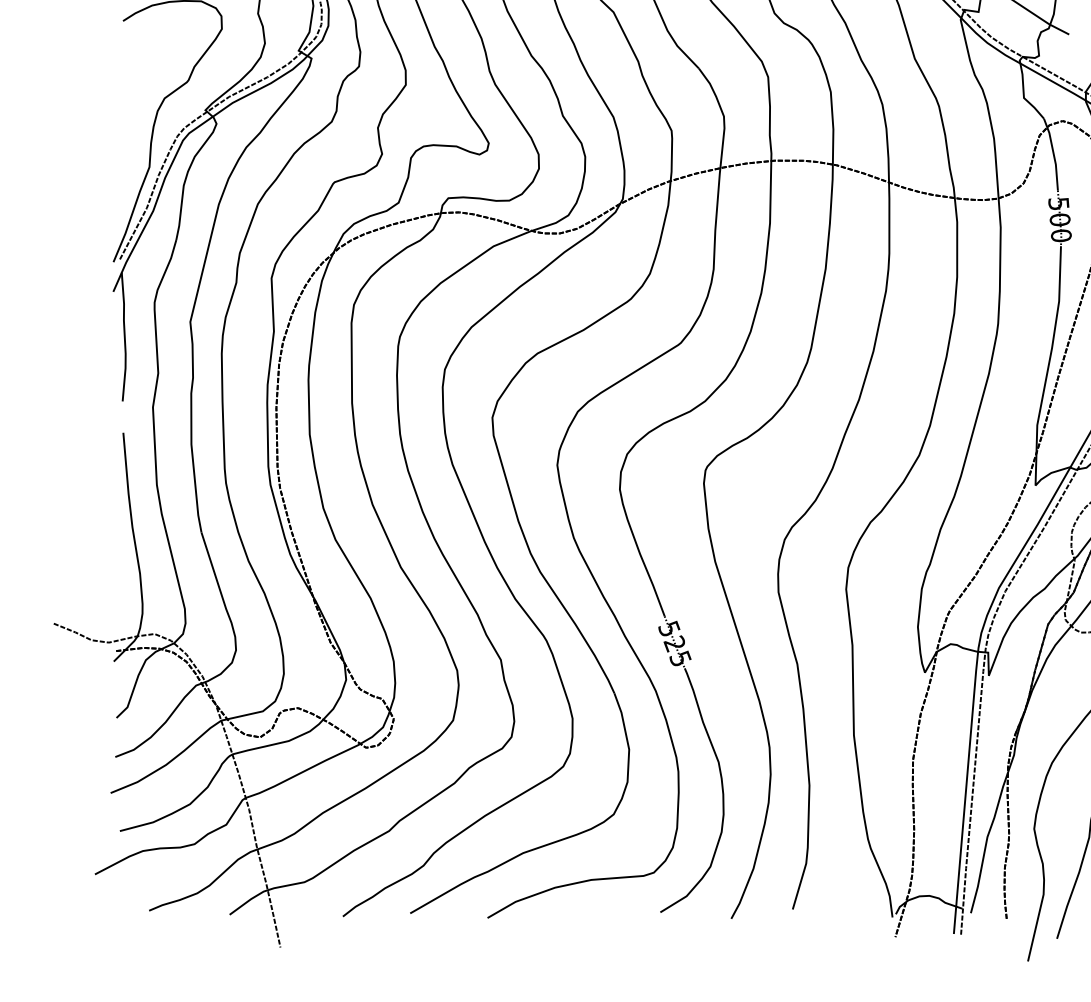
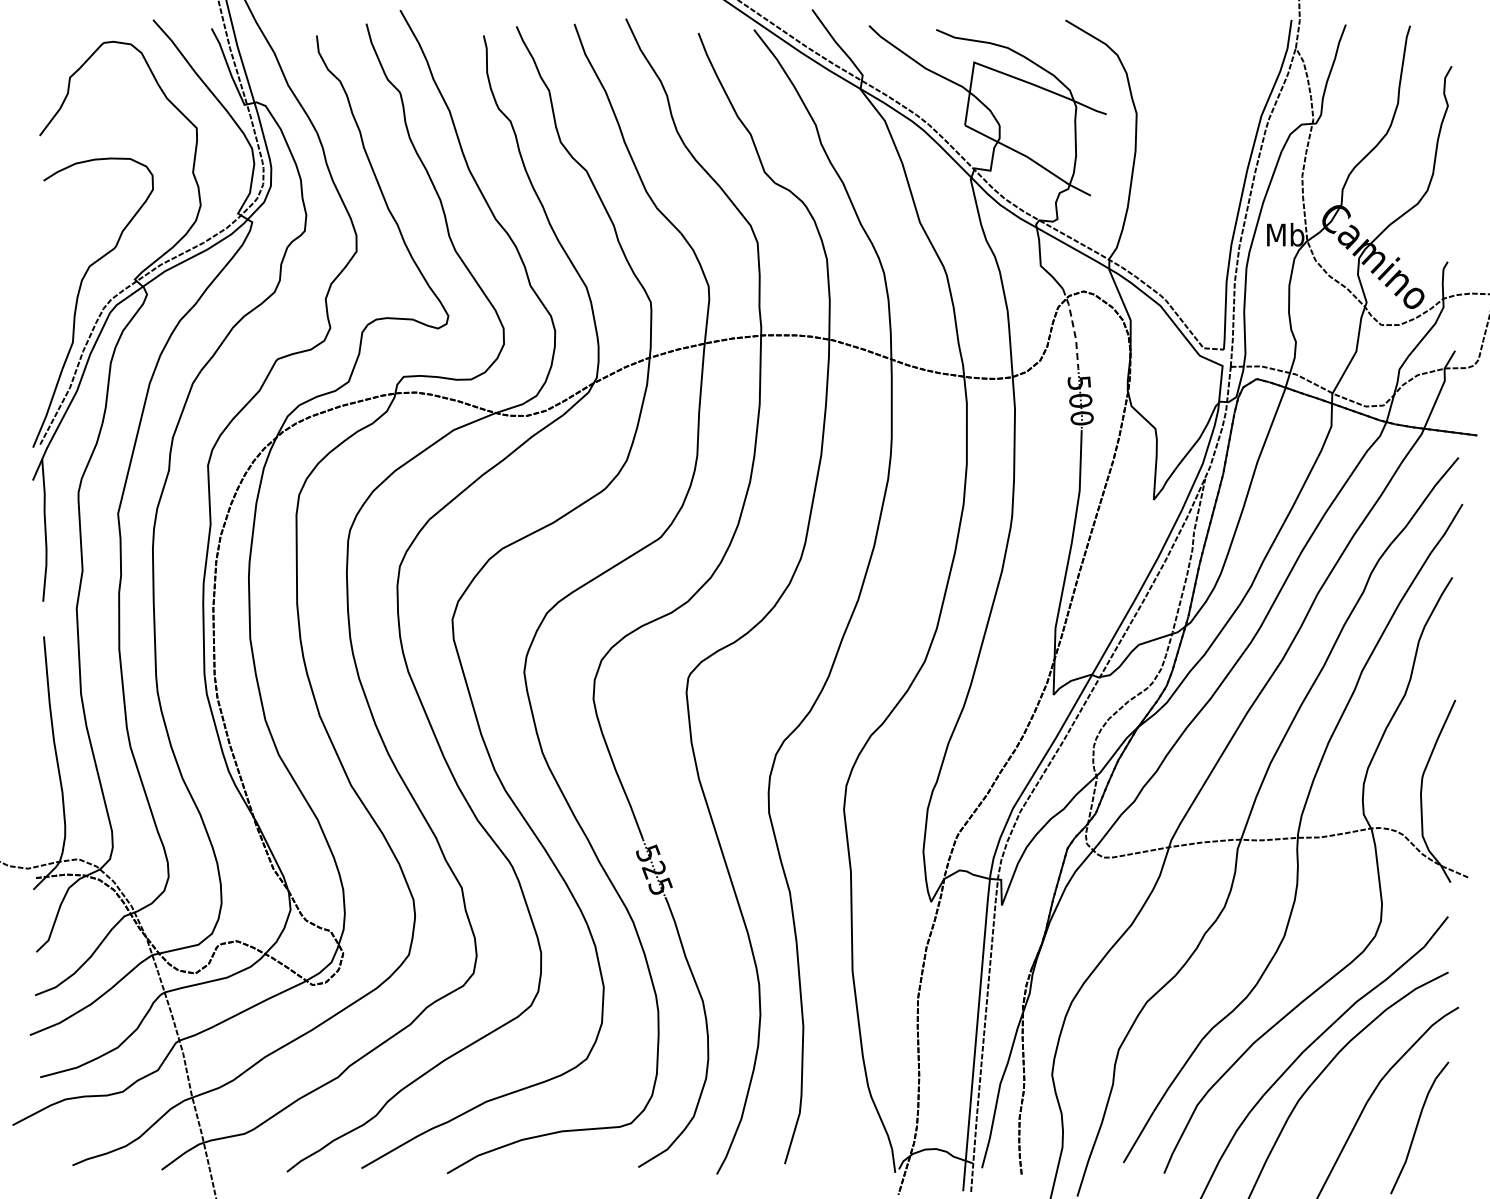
line: (1053, 153) -> (1073, 327), solid -> dashed

